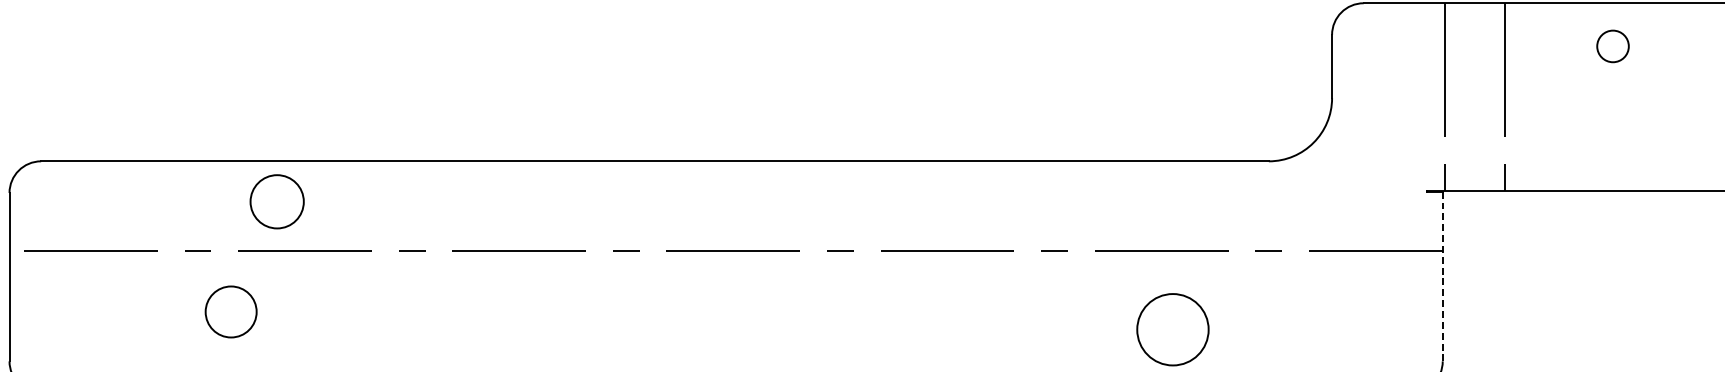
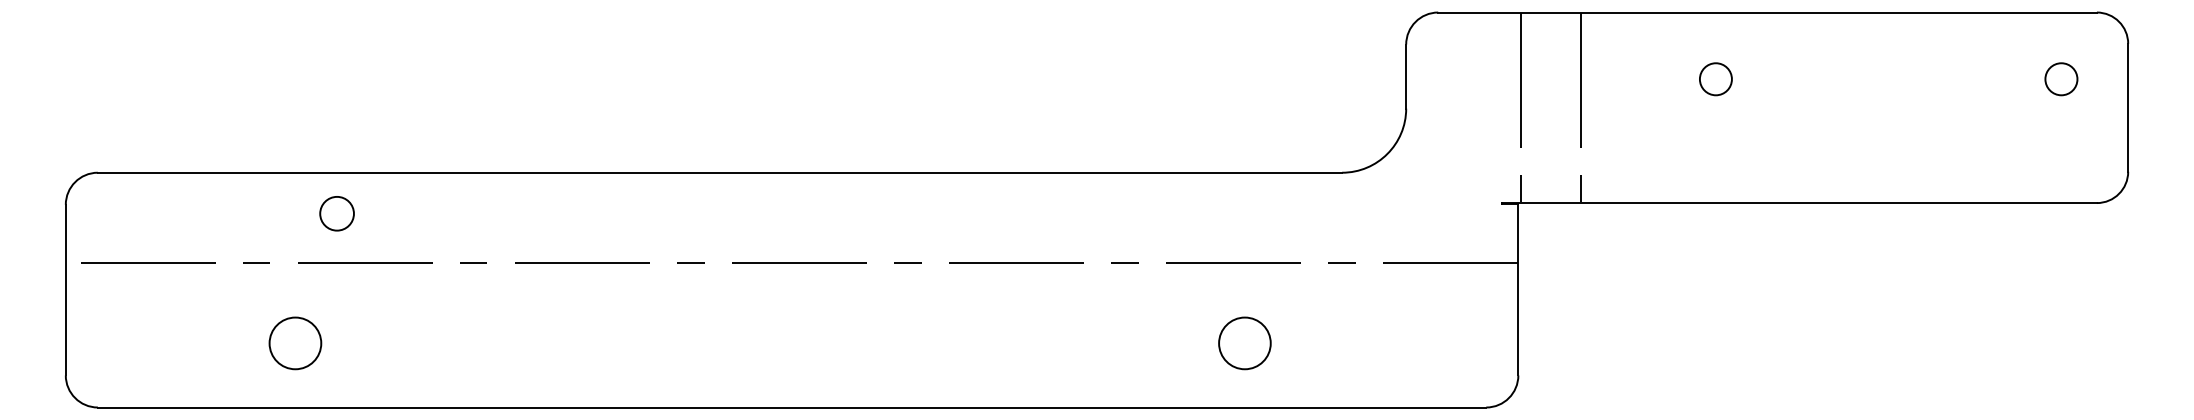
circle: (1612, 46) -> (1715, 79), moved
circle: (276, 201) -> (336, 213), size x0.62
line: (1442, 276) -> (1518, 289), dashed -> solid
circle: (231, 312) -> (295, 343), moved
circle: (1172, 329) -> (1244, 343), size x0.71

